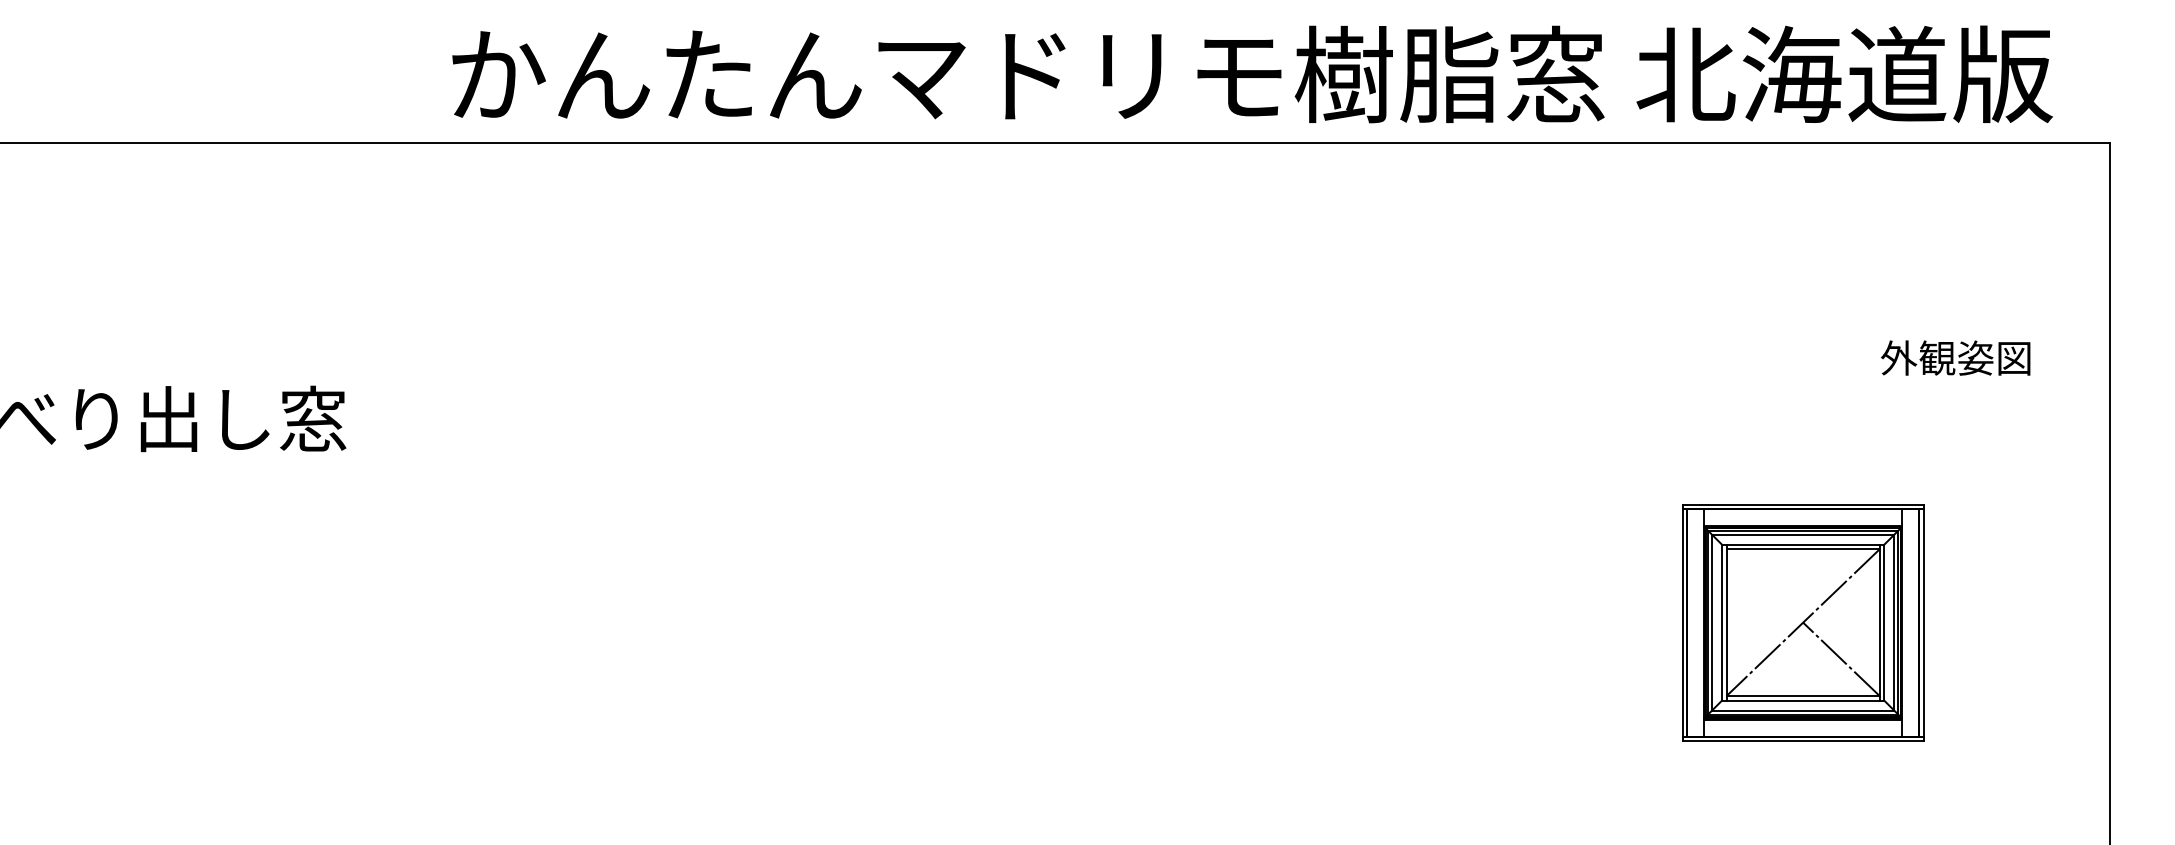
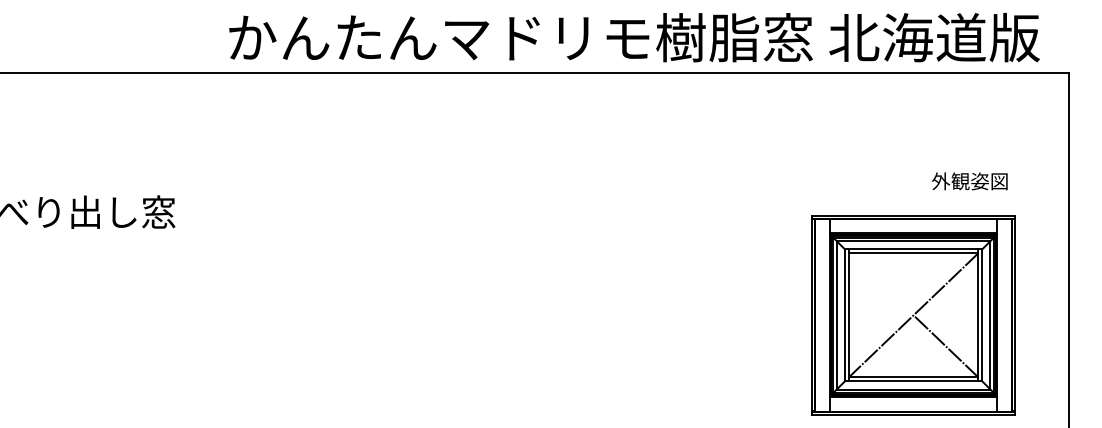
text: (1955, 358) -> (969, 181), moved
part: (1803, 622) -> (913, 315), size x1.67

